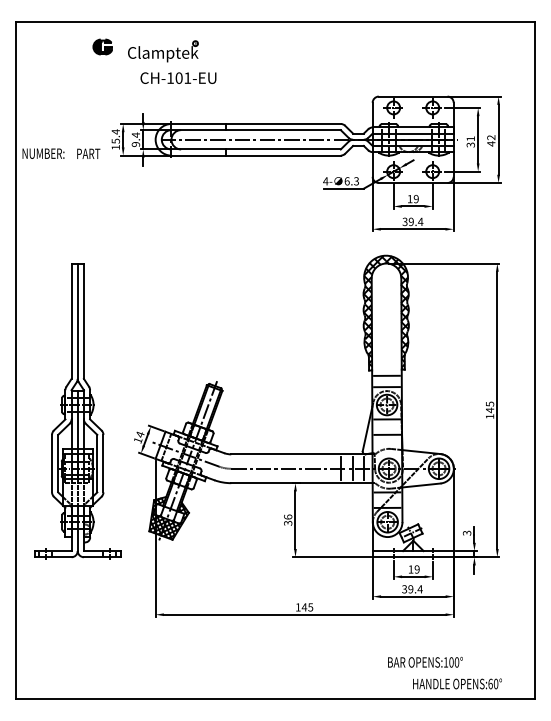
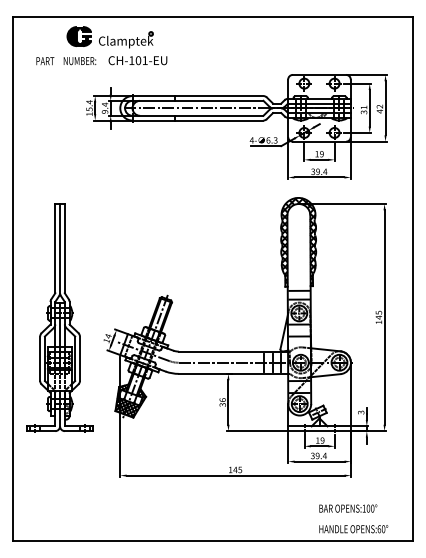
part: (102, 46) -> (79, 36), size x1.67
text: (43, 153) -> (79, 60), moved
text: (88, 153) -> (45, 60), moved
text: (425, 661) -> (348, 507), moved

